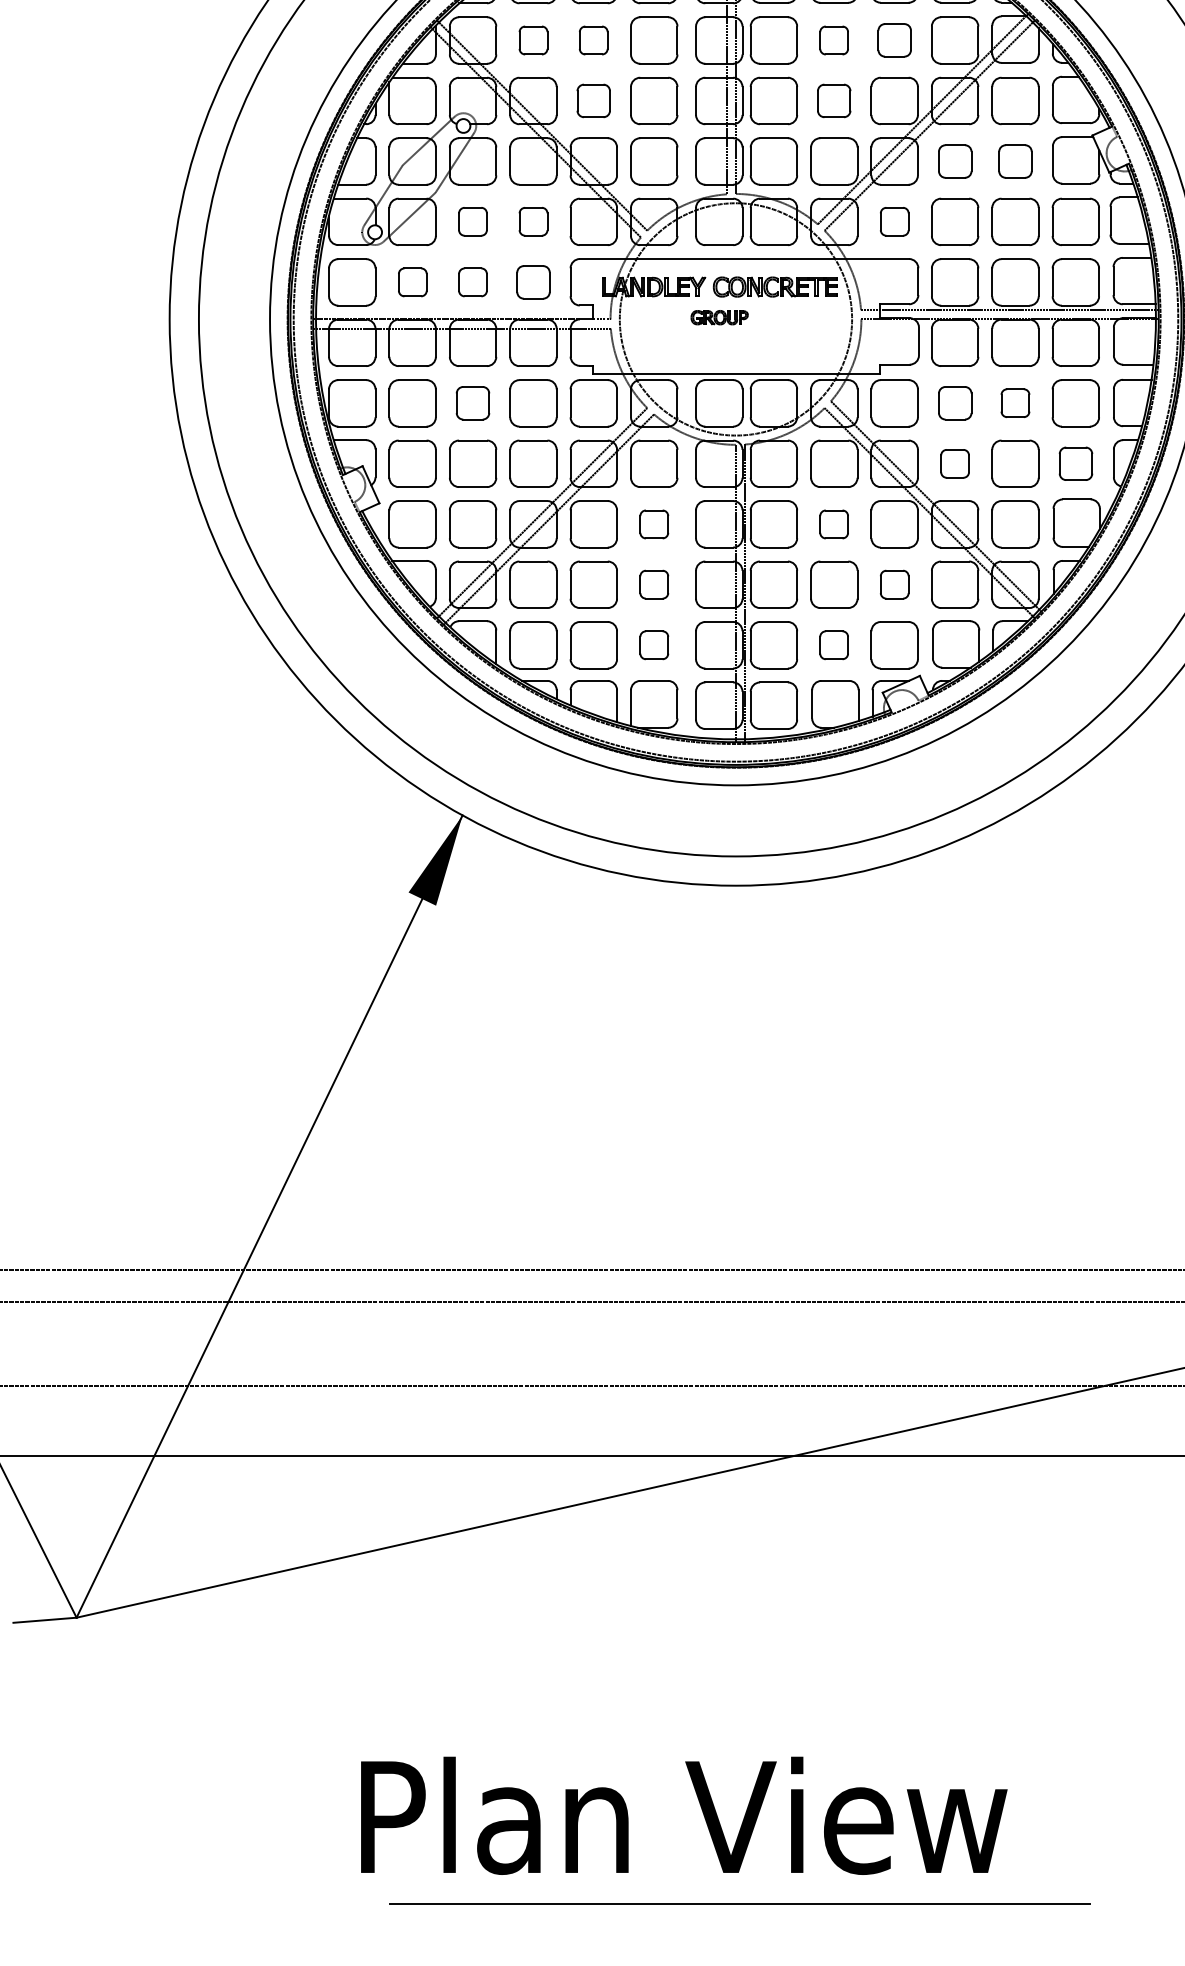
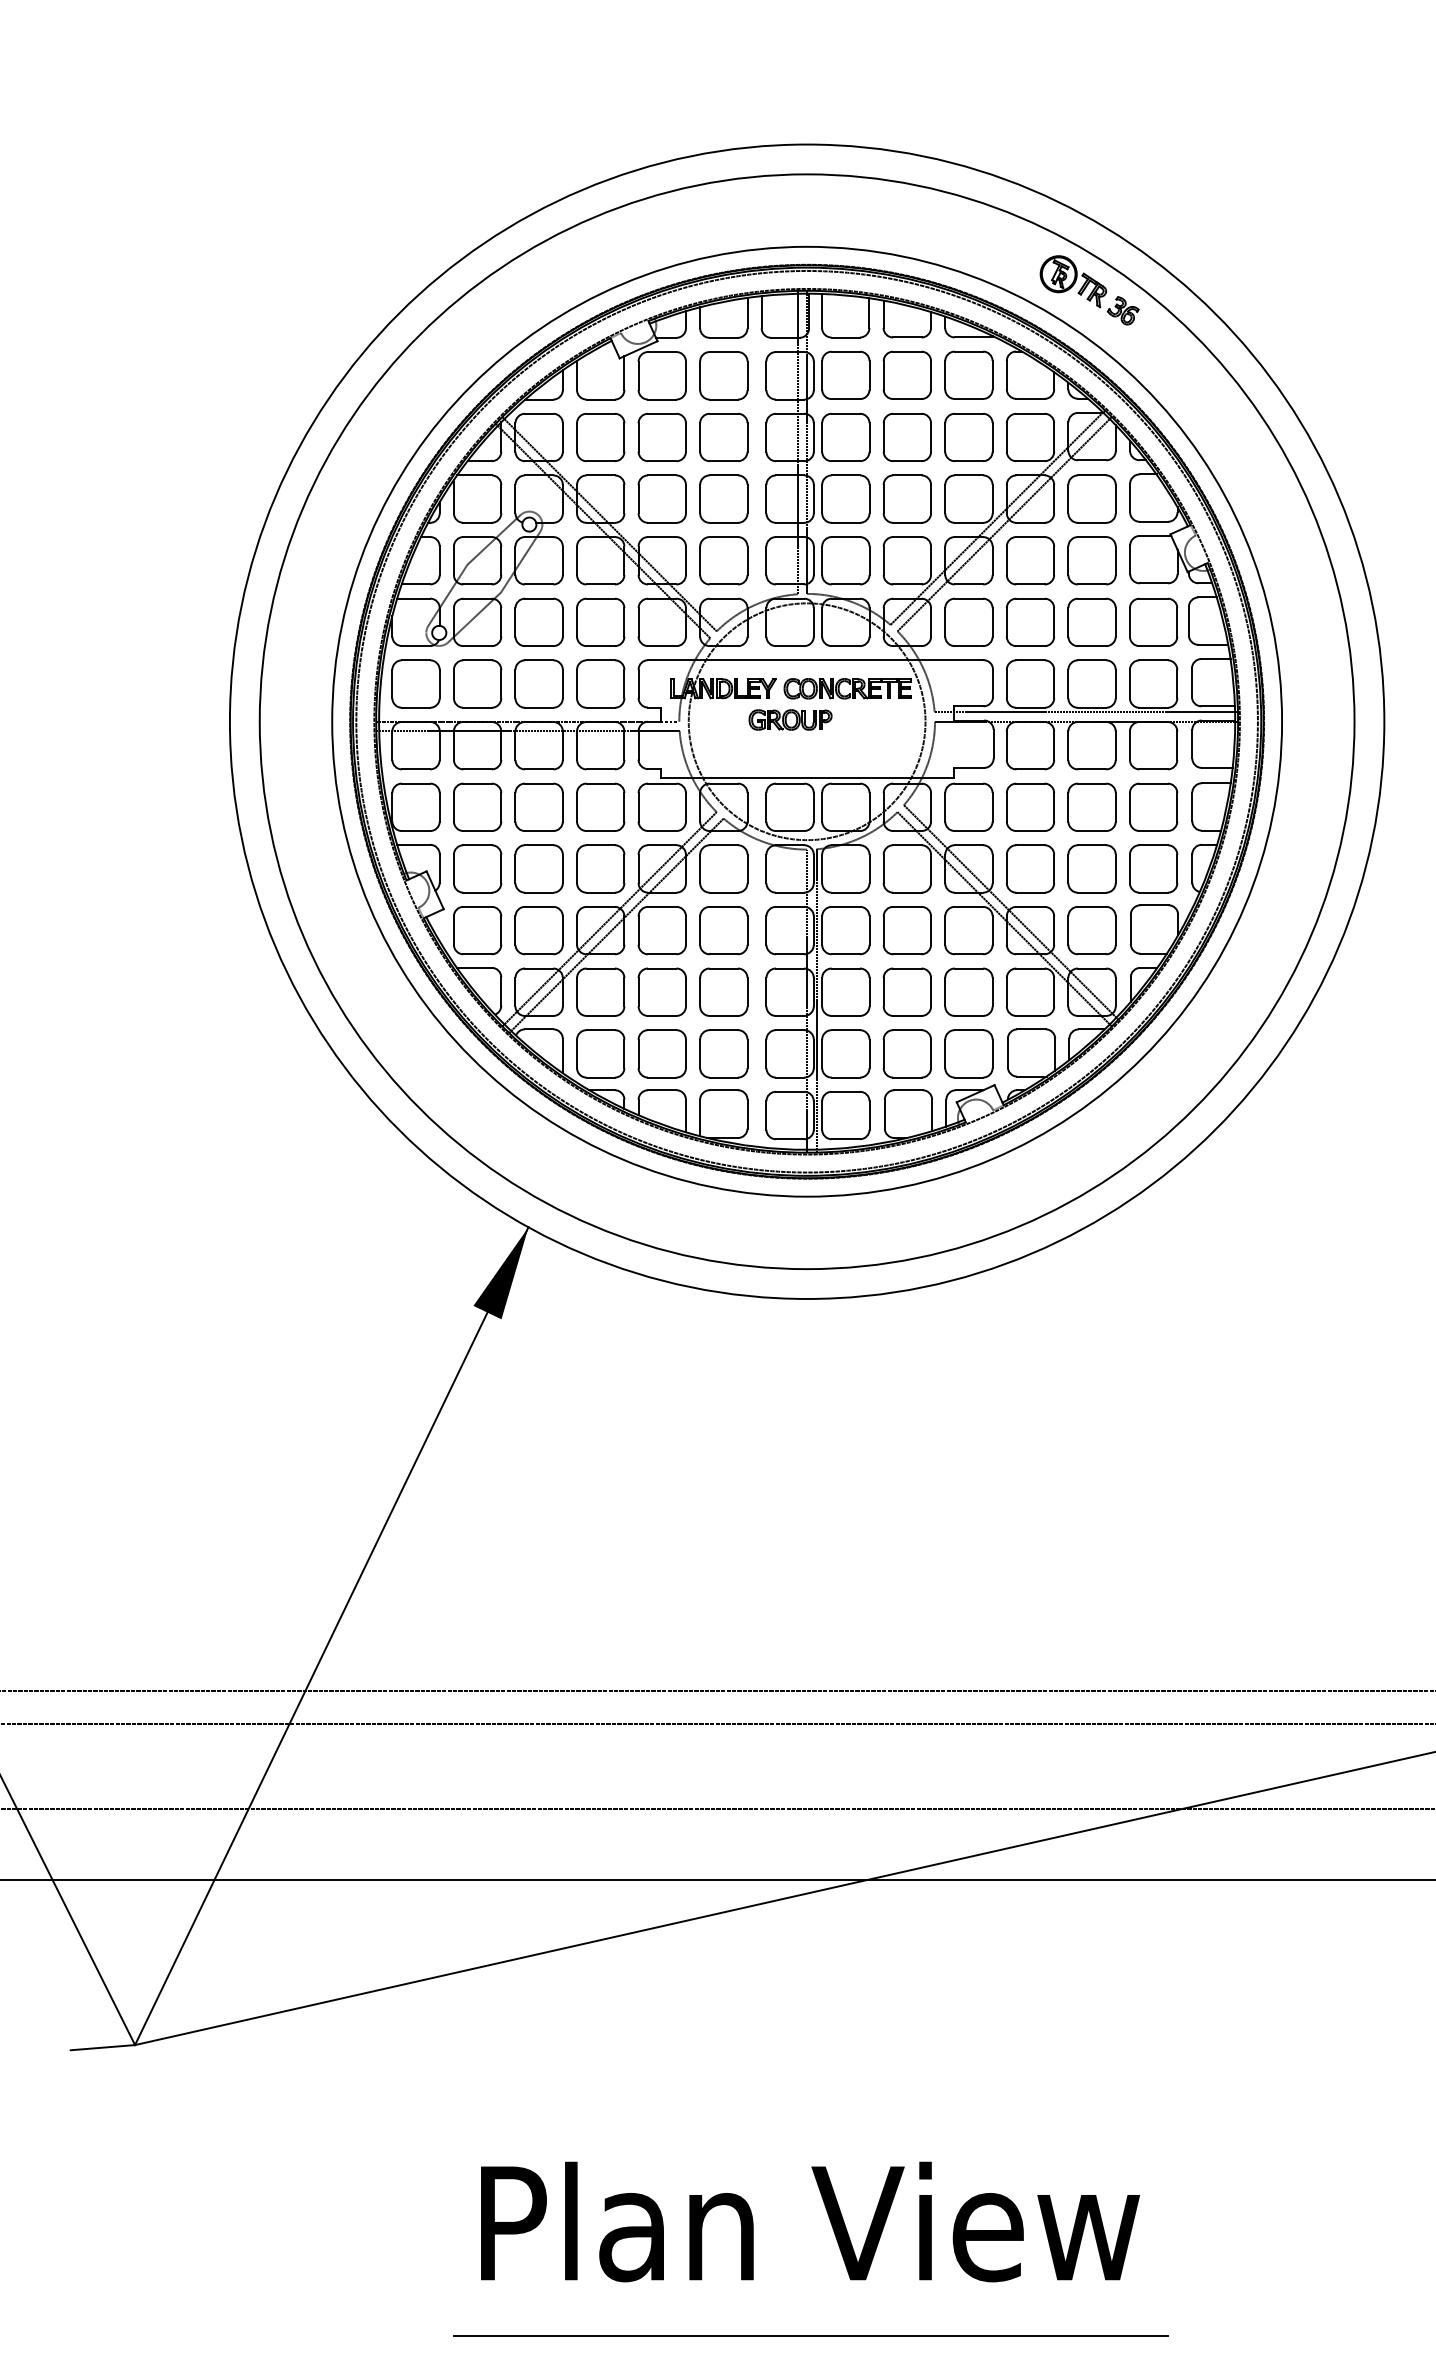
part: (894, 39) -> (968, 436), size x1.43
part: (533, 40) -> (600, 437), size x1.67
part: (593, 40) -> (661, 437), size x1.67
part: (833, 40) -> (906, 437), size x1.67
part: (593, 100) -> (661, 498), size x1.43
part: (833, 100) -> (906, 498), size x1.43
part: (955, 161) -> (1030, 560), size x1.43
part: (1014, 161) -> (1091, 560), size x1.43
part: (472, 221) -> (538, 621), size x1.67
part: (533, 221) -> (600, 621), size x1.67
part: (894, 221) -> (968, 621), size x1.67
part: (412, 281) -> (477, 683), size x1.67
part: (472, 281) -> (538, 683), size x1.67
part: (533, 281) -> (600, 683), size x1.43
part: (719, 317) -> (790, 719), size x1.43
part: (472, 402) -> (538, 806), size x1.43
part: (955, 402) -> (1030, 806), size x1.43
part: (1014, 402) -> (1091, 806), size x1.67
part: (955, 463) -> (1030, 868), size x1.67
part: (1075, 463) -> (1153, 868), size x1.43
part: (653, 524) -> (723, 930), size x1.67
part: (833, 524) -> (906, 930), size x1.67
part: (653, 584) -> (723, 991), size x1.67
part: (894, 584) -> (968, 991), size x1.67
part: (653, 644) -> (723, 1053), size x1.67
part: (833, 644) -> (906, 1053), size x1.67
text: (684, 1815) -> (810, 2221), moved

